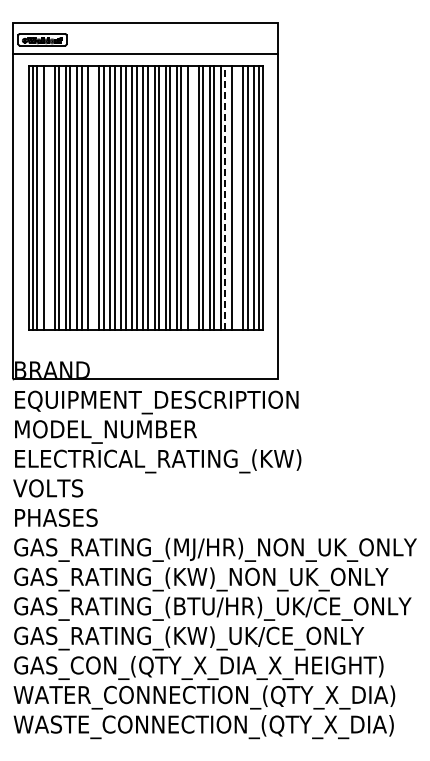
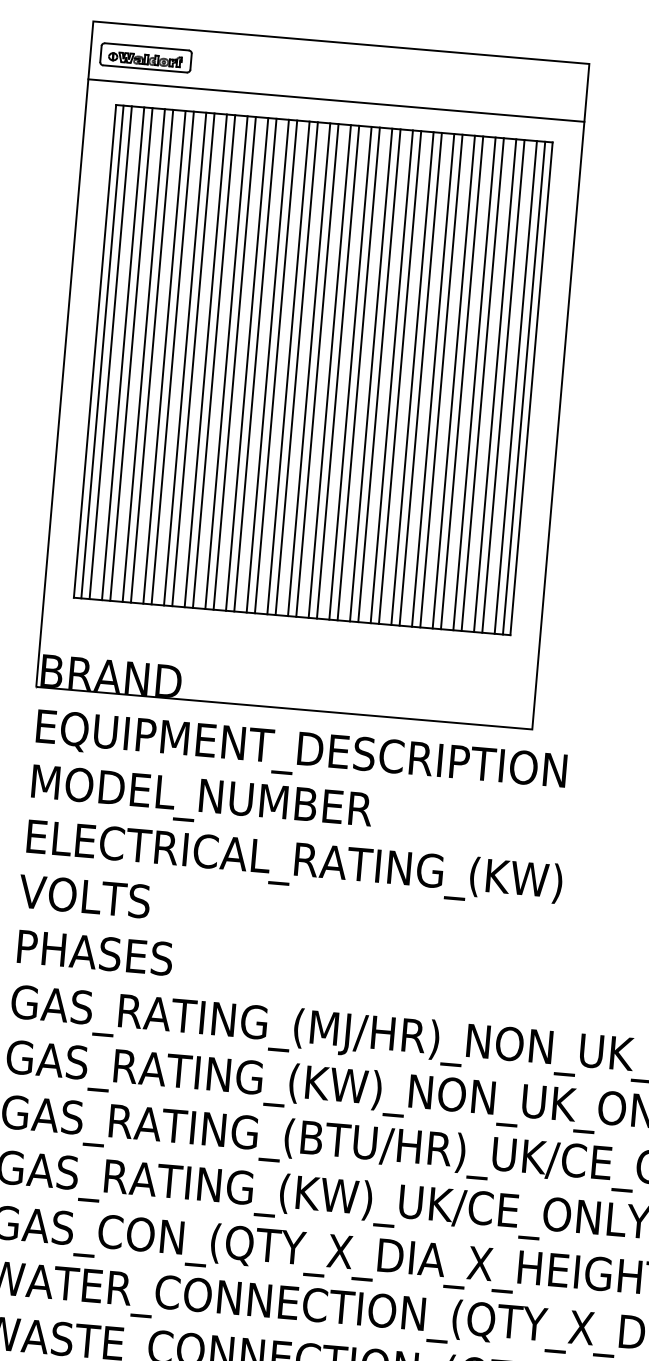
line: (48, 198) -> (131, 355), added
line: (92, 198) -> (213, 362), added
line: (192, 198) -> (400, 378), added
line: (225, 198) -> (462, 383), dashed -> solid
line: (236, 198) -> (482, 385), added

